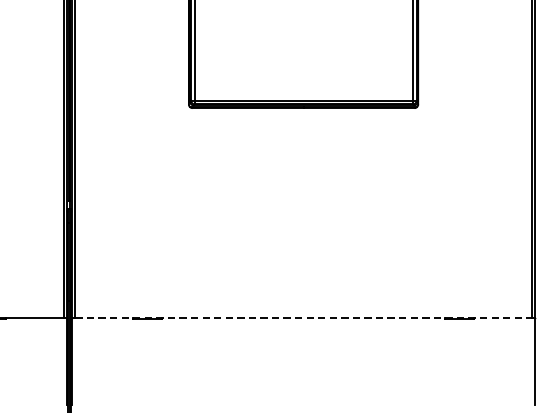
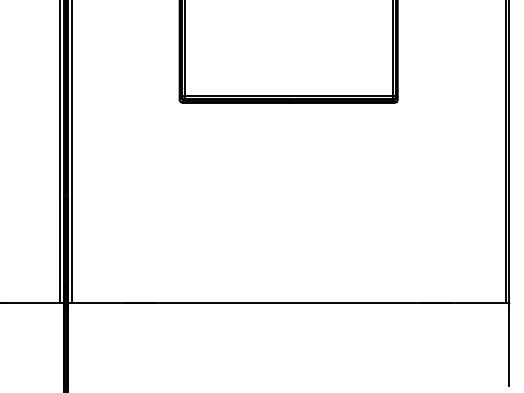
line: (304, 317) -> (289, 302), dashed -> solid

